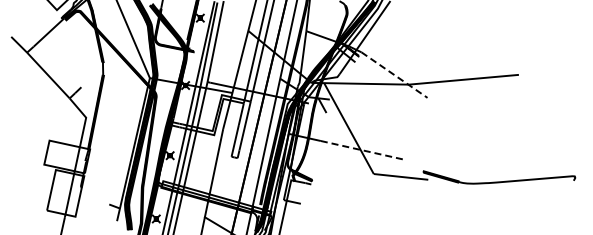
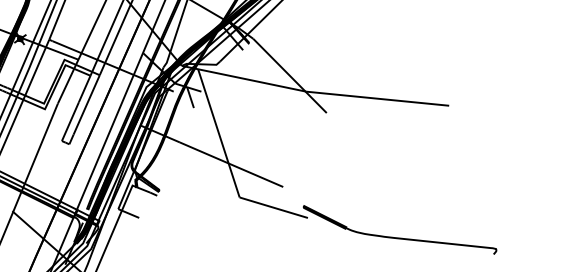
line: (394, 75) -> (289, 76), dashed -> solid
line: (363, 150) -> (232, 164), dashed -> solid

